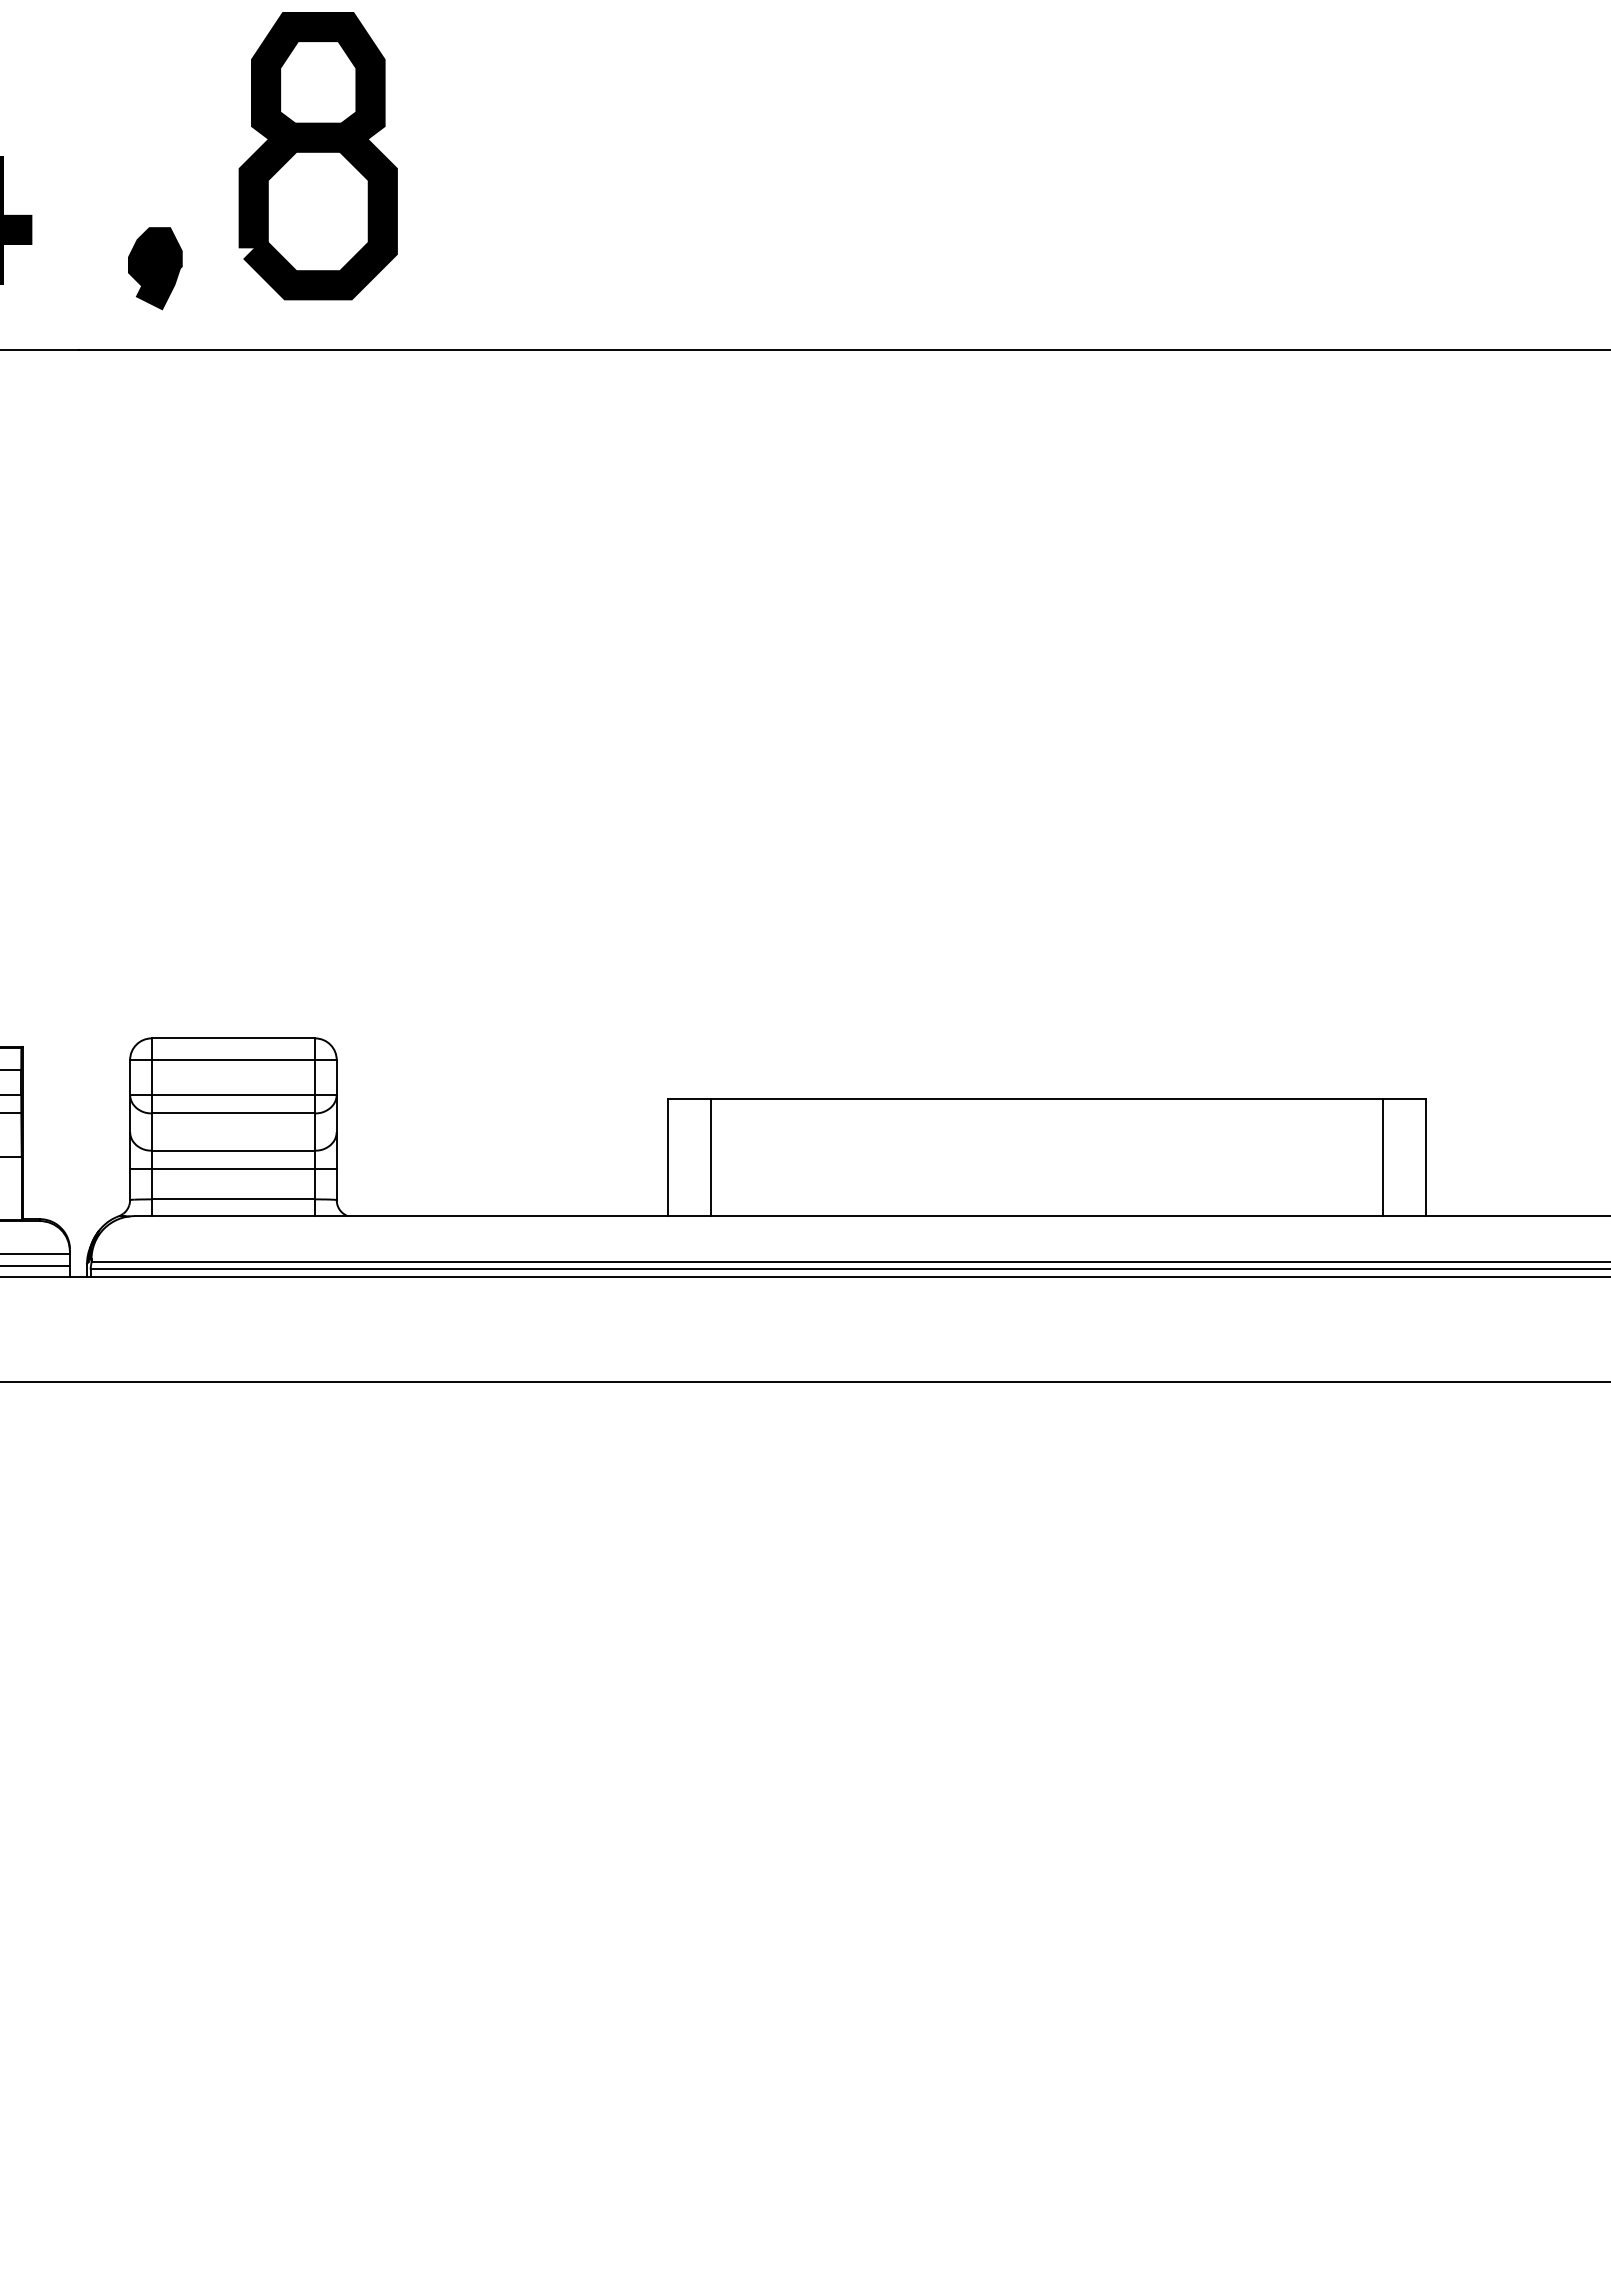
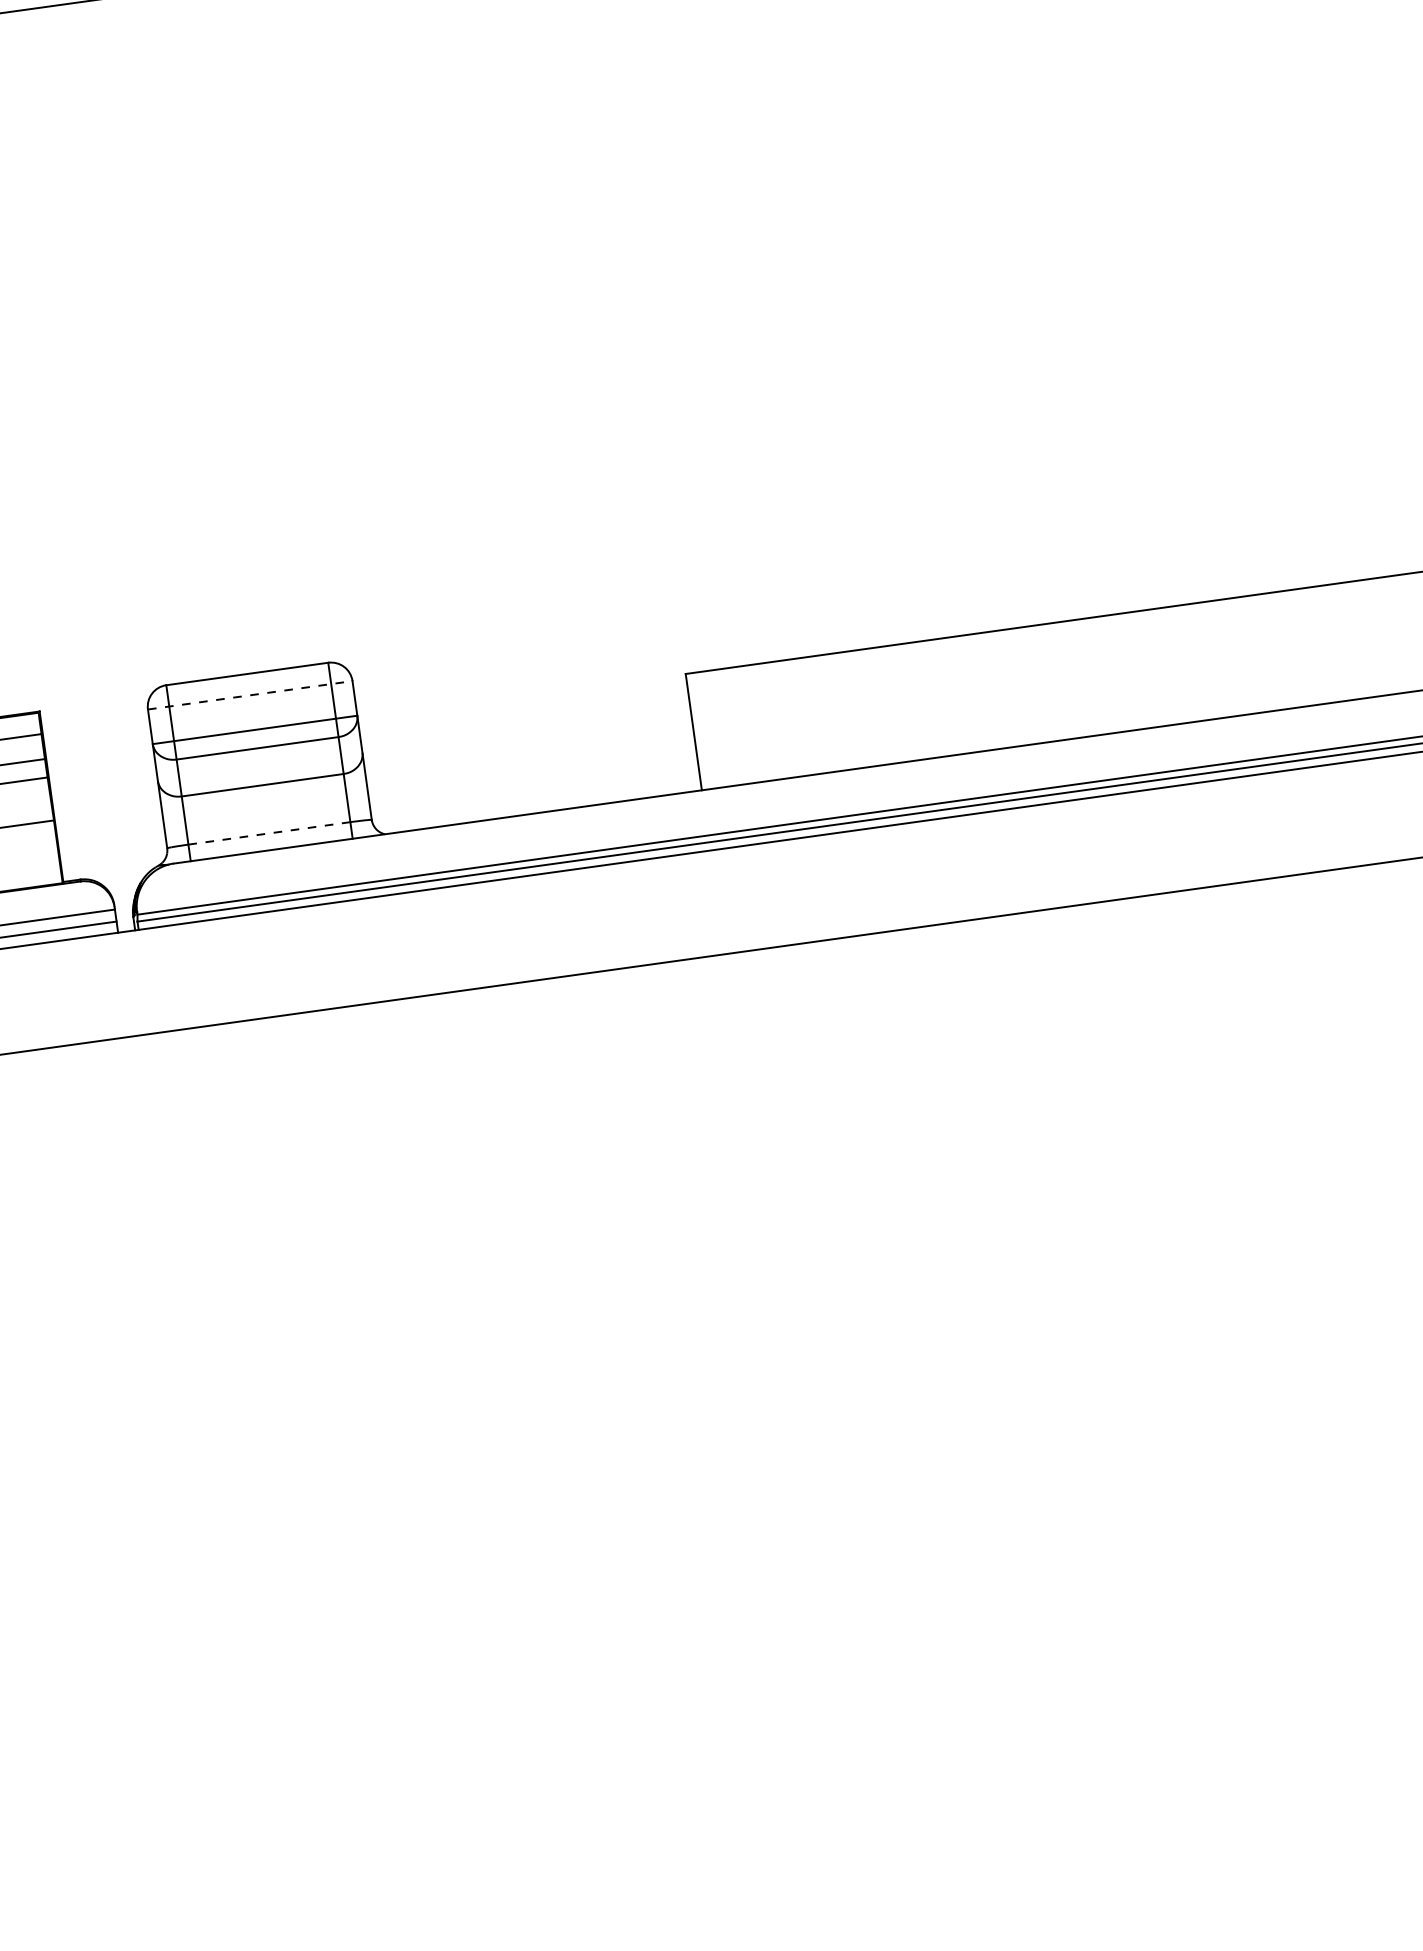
line: (233, 1059) -> (250, 694), solid -> dashed
line: (710, 1157) -> (736, 726), removed
line: (1382, 1157) -> (1401, 634), removed
line: (233, 1169) -> (265, 803), removed
line: (233, 1199) -> (269, 833), solid -> dashed

